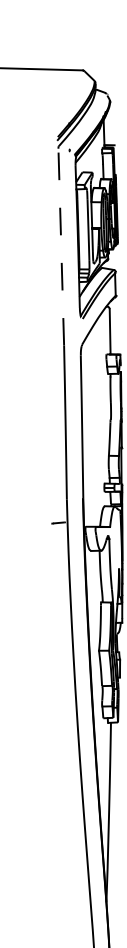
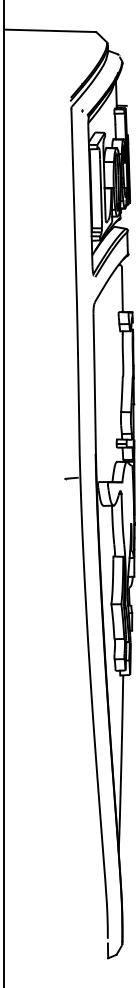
line: (61, 246) -> (74, 205), dashed -> solid

